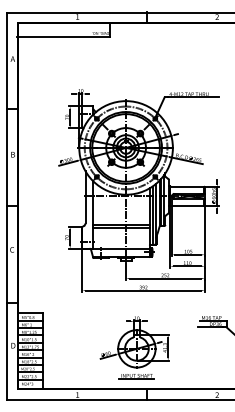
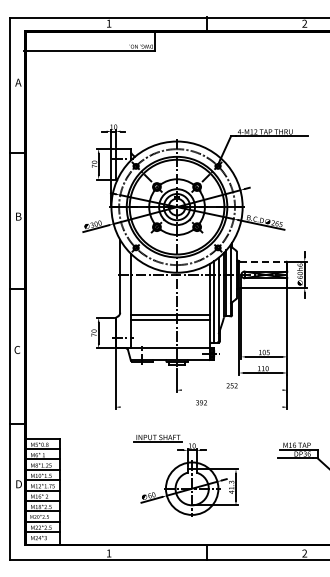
line: (187, 186) -> (263, 261), solid -> dashed
line: (164, 278) -> (231, 390), removed
line: (143, 290) -> (201, 407), removed
part: (136, 376) -> (157, 438), moved

